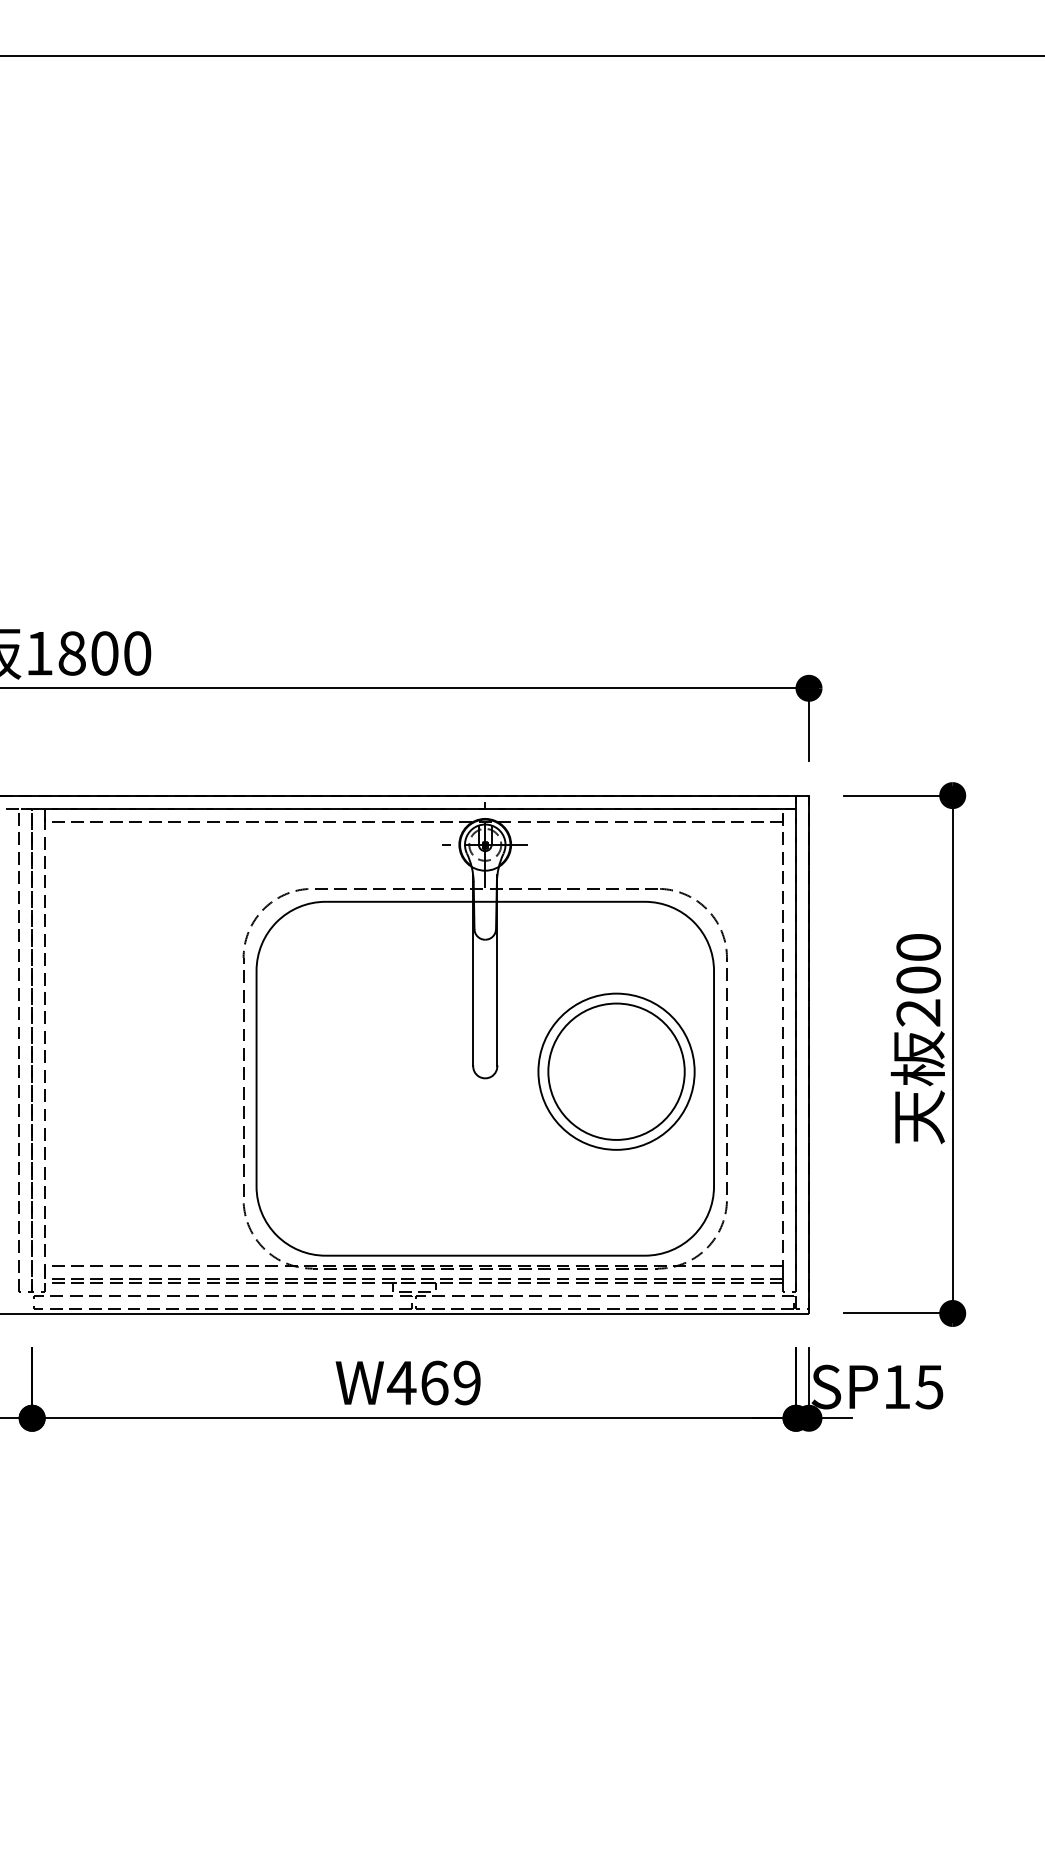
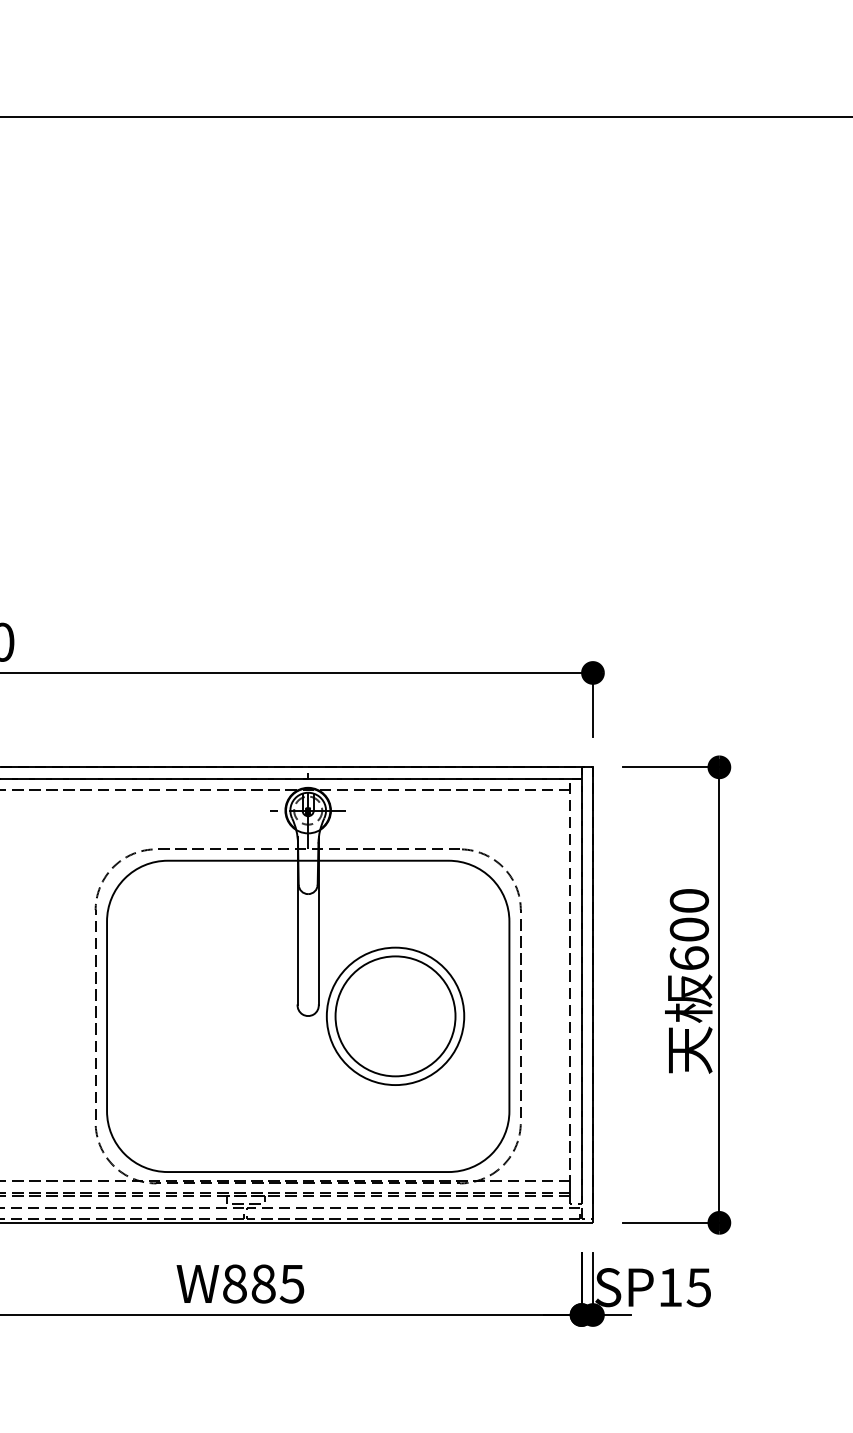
text: (918, 1012) -> (689, 958), 200 -> 600
part: (616, 1071) -> (395, 1016), moved
text: (433, 1382) -> (262, 1283), W469 -> W885

